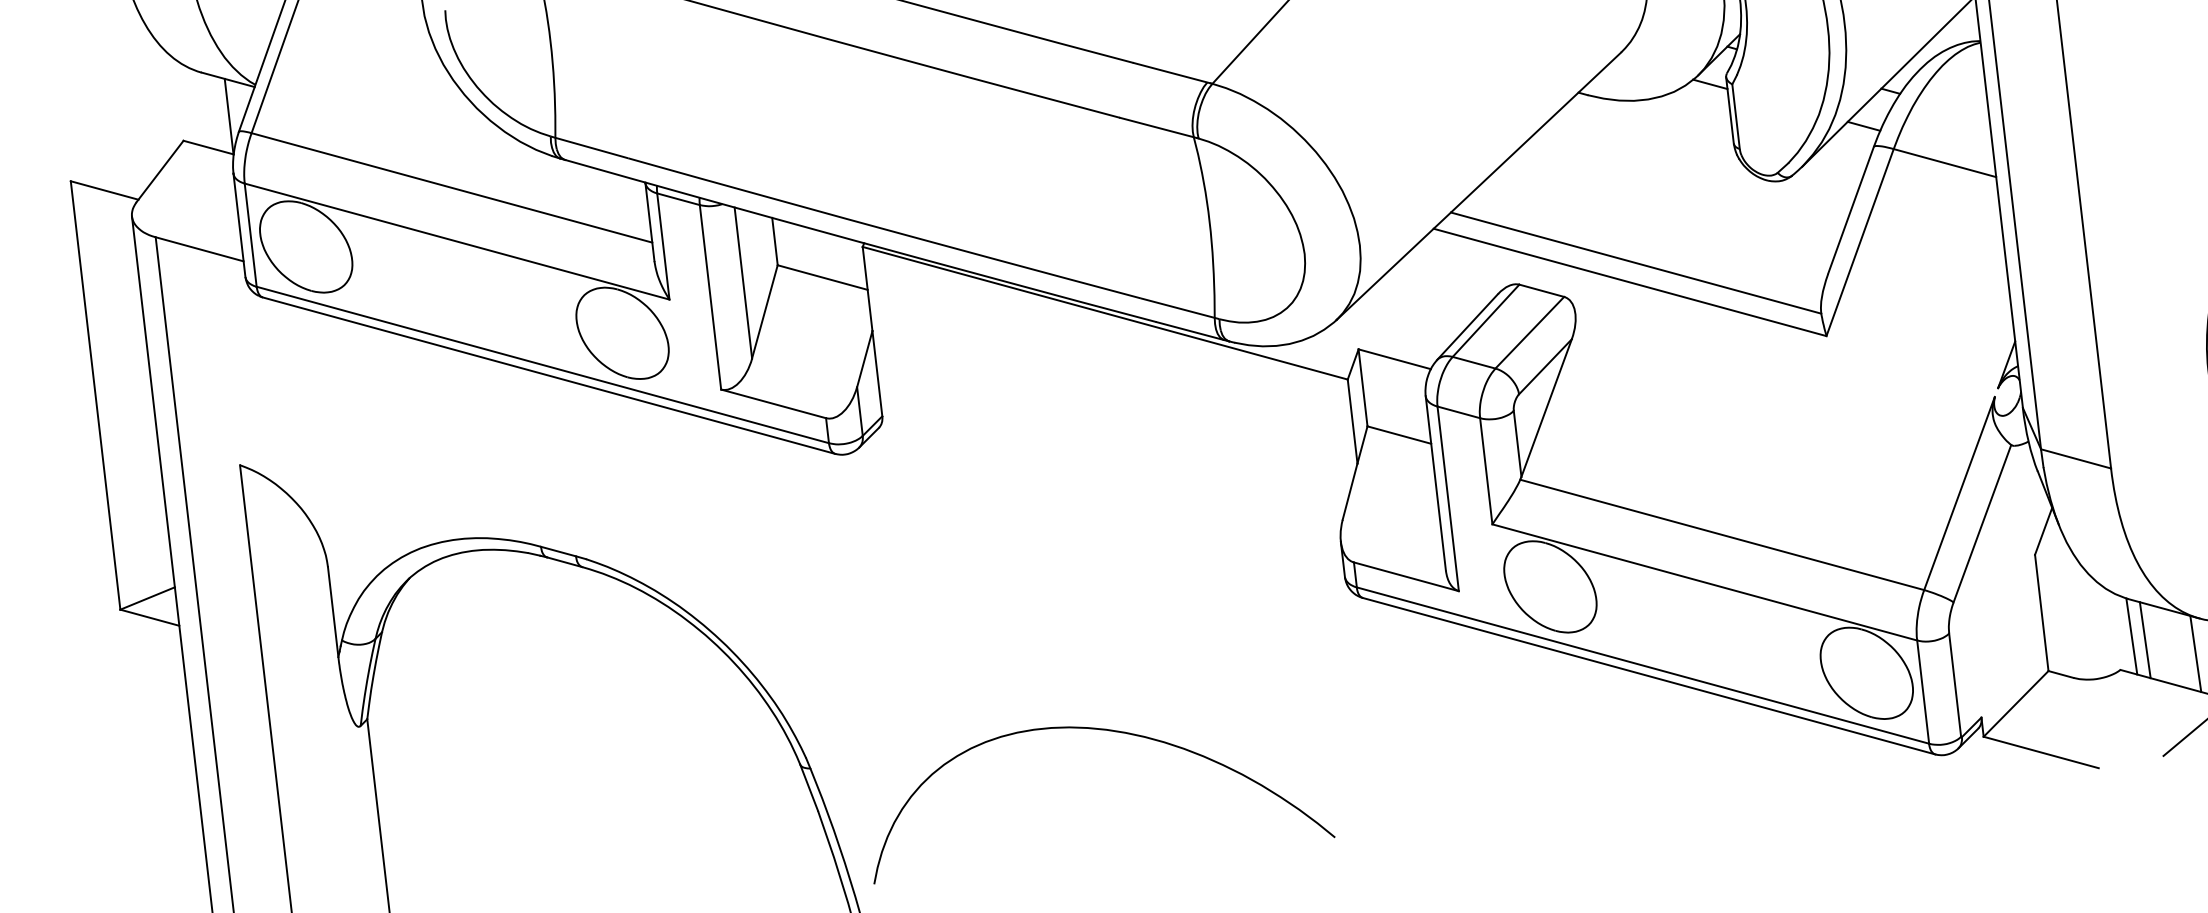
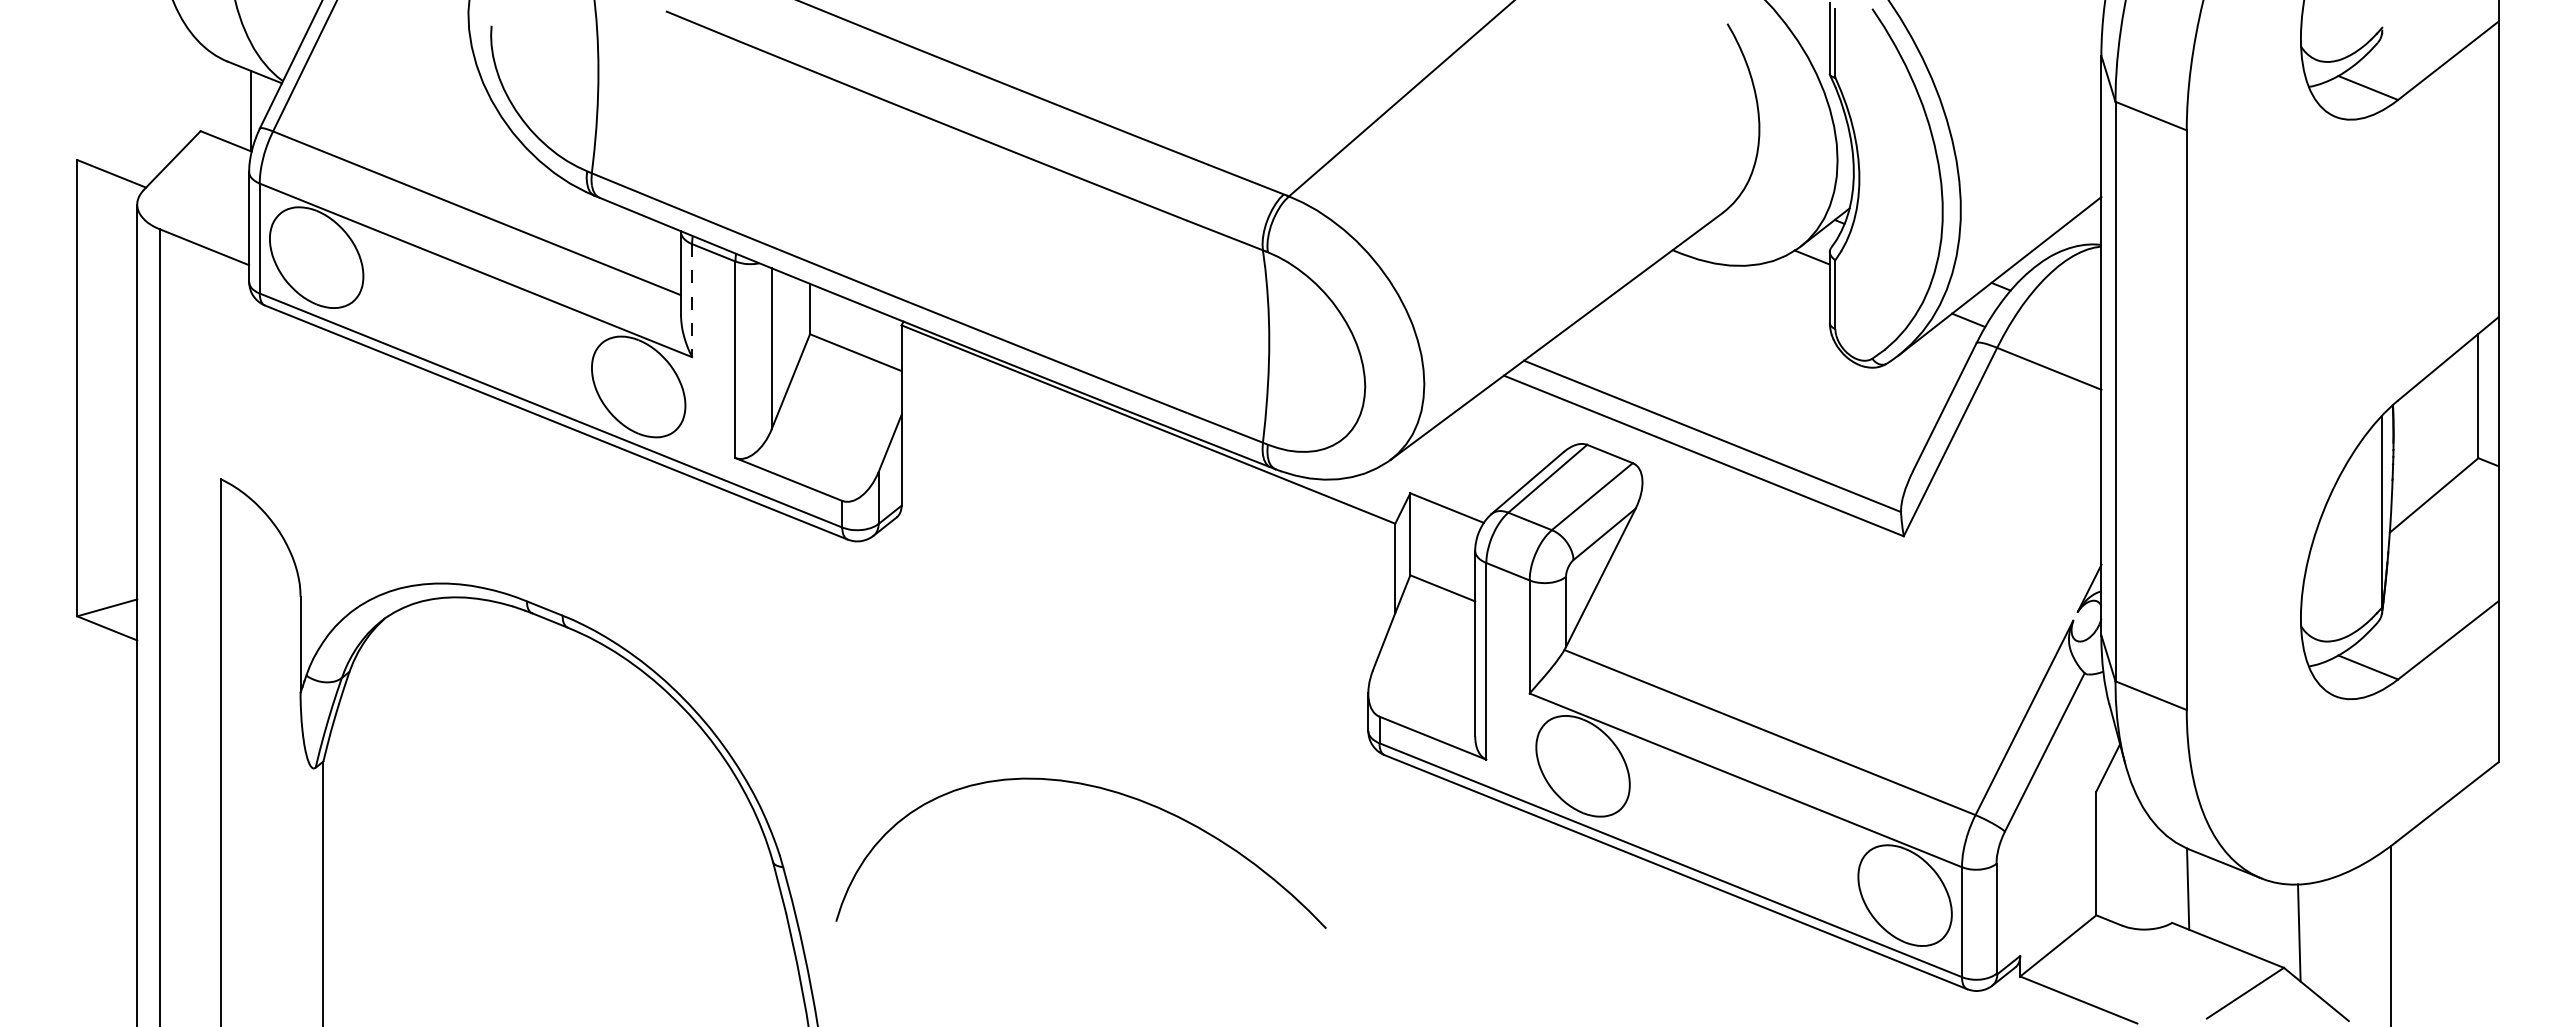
line: (663, 246) -> (692, 300), solid -> dashed
line: (2144, 640) -> (2201, 894), removed
line: (2195, 653) -> (2253, 914), removed
curve: (1105, 730) -> (1097, 788), moved

